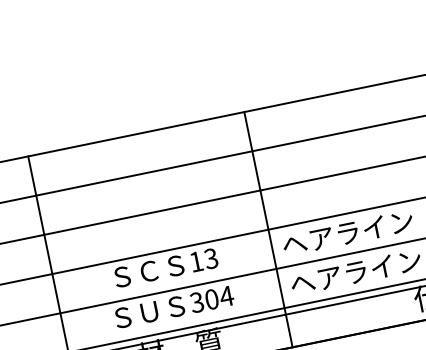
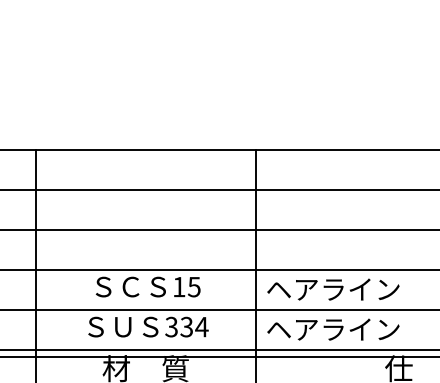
text: (211, 258) -> (194, 286), 13 -> 15
text: (211, 299) -> (186, 327), 304 -> 334

